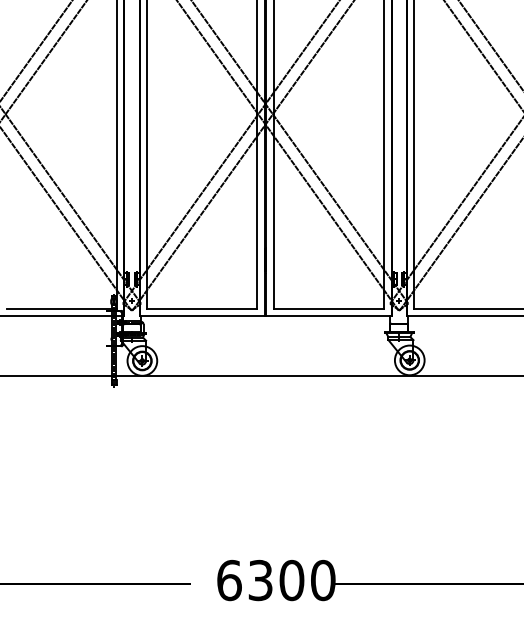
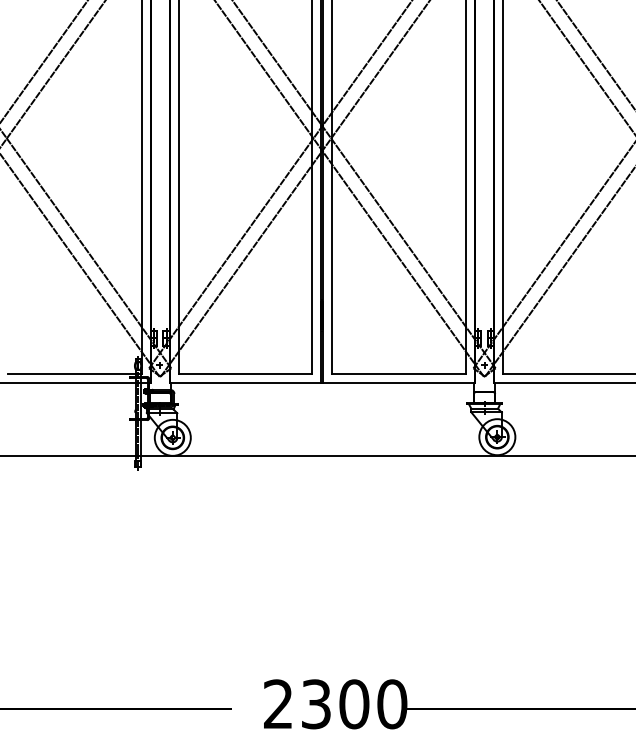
text: (229, 580) -> (278, 704), 6300 -> 2300

